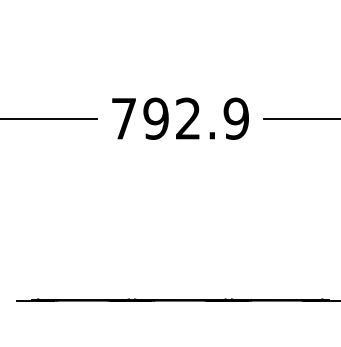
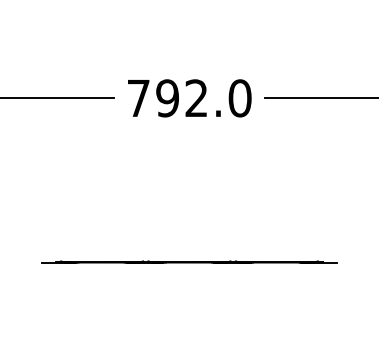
text: (235, 118) -> (239, 98), 792.9 -> 792.0

